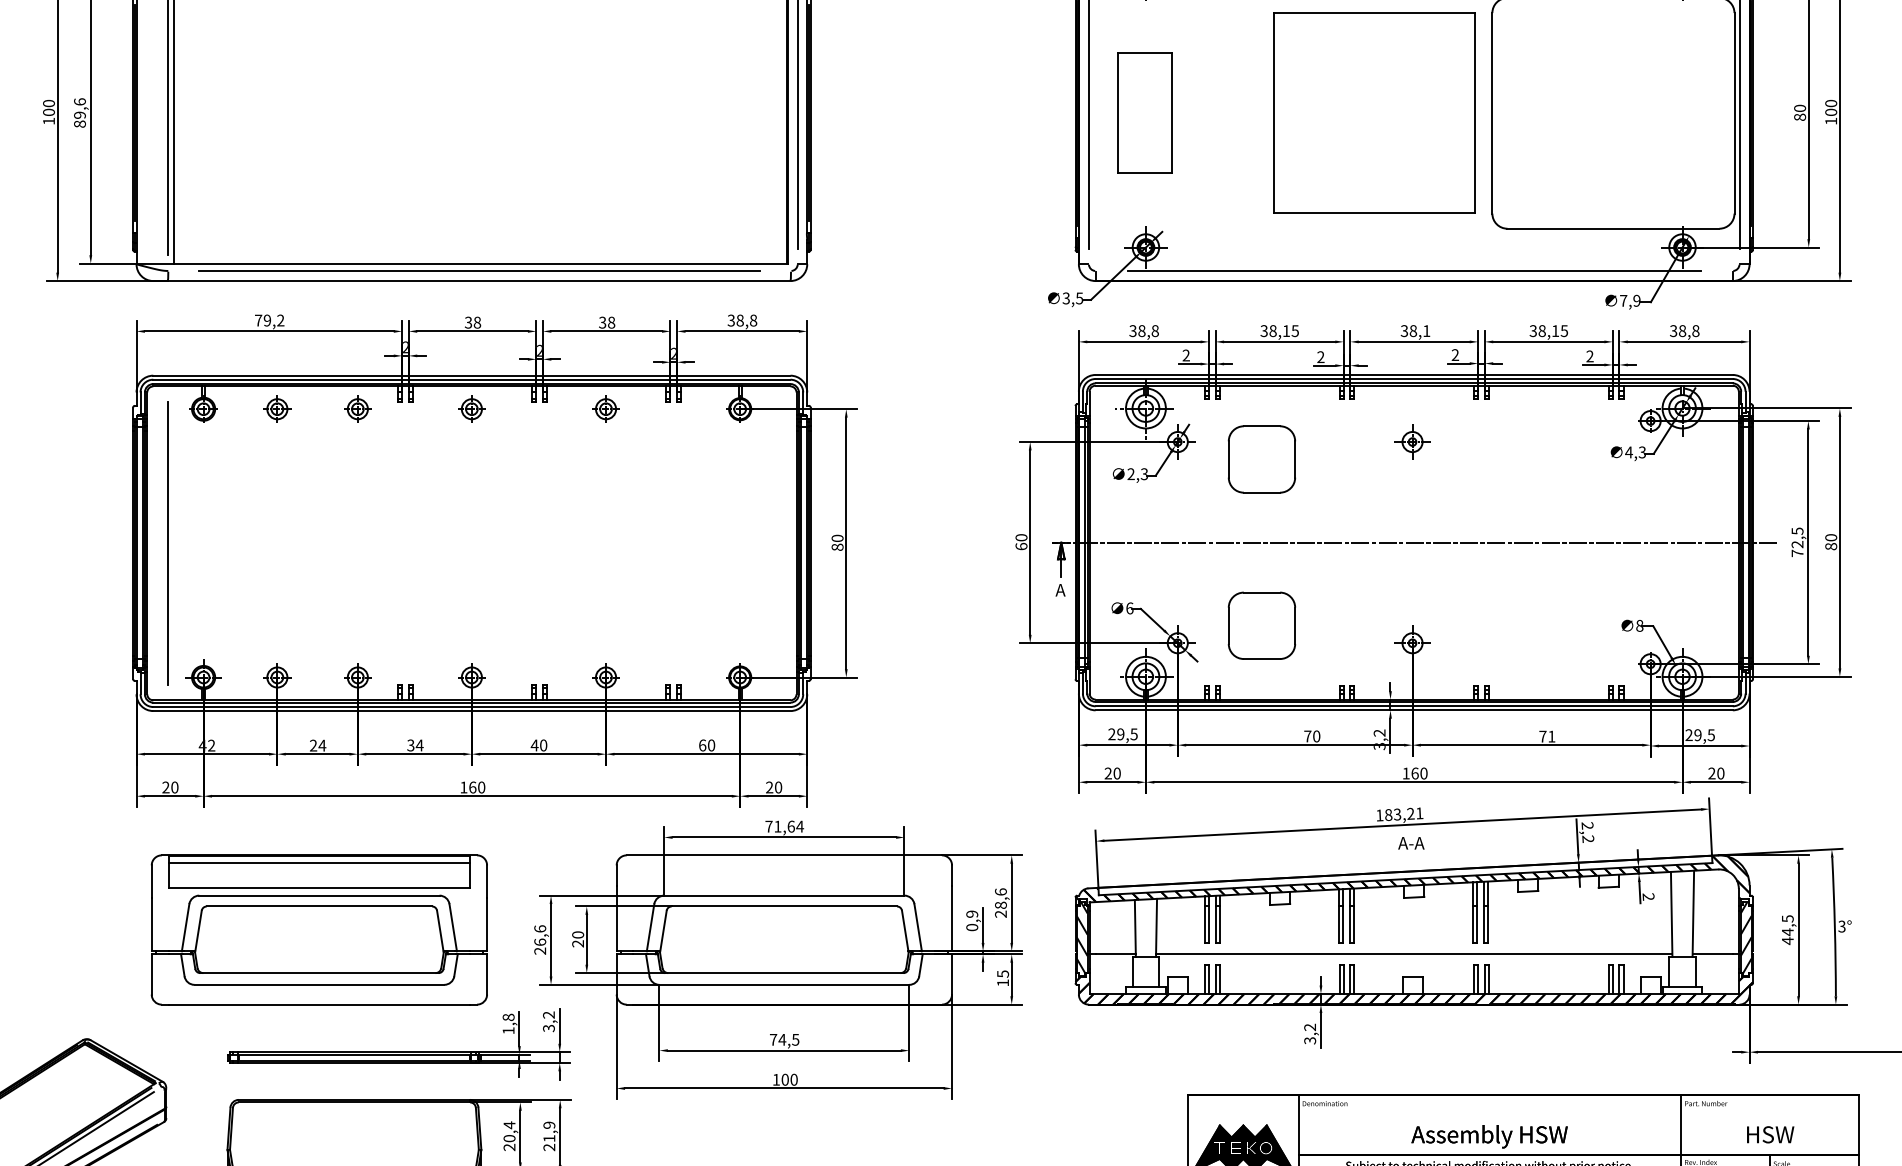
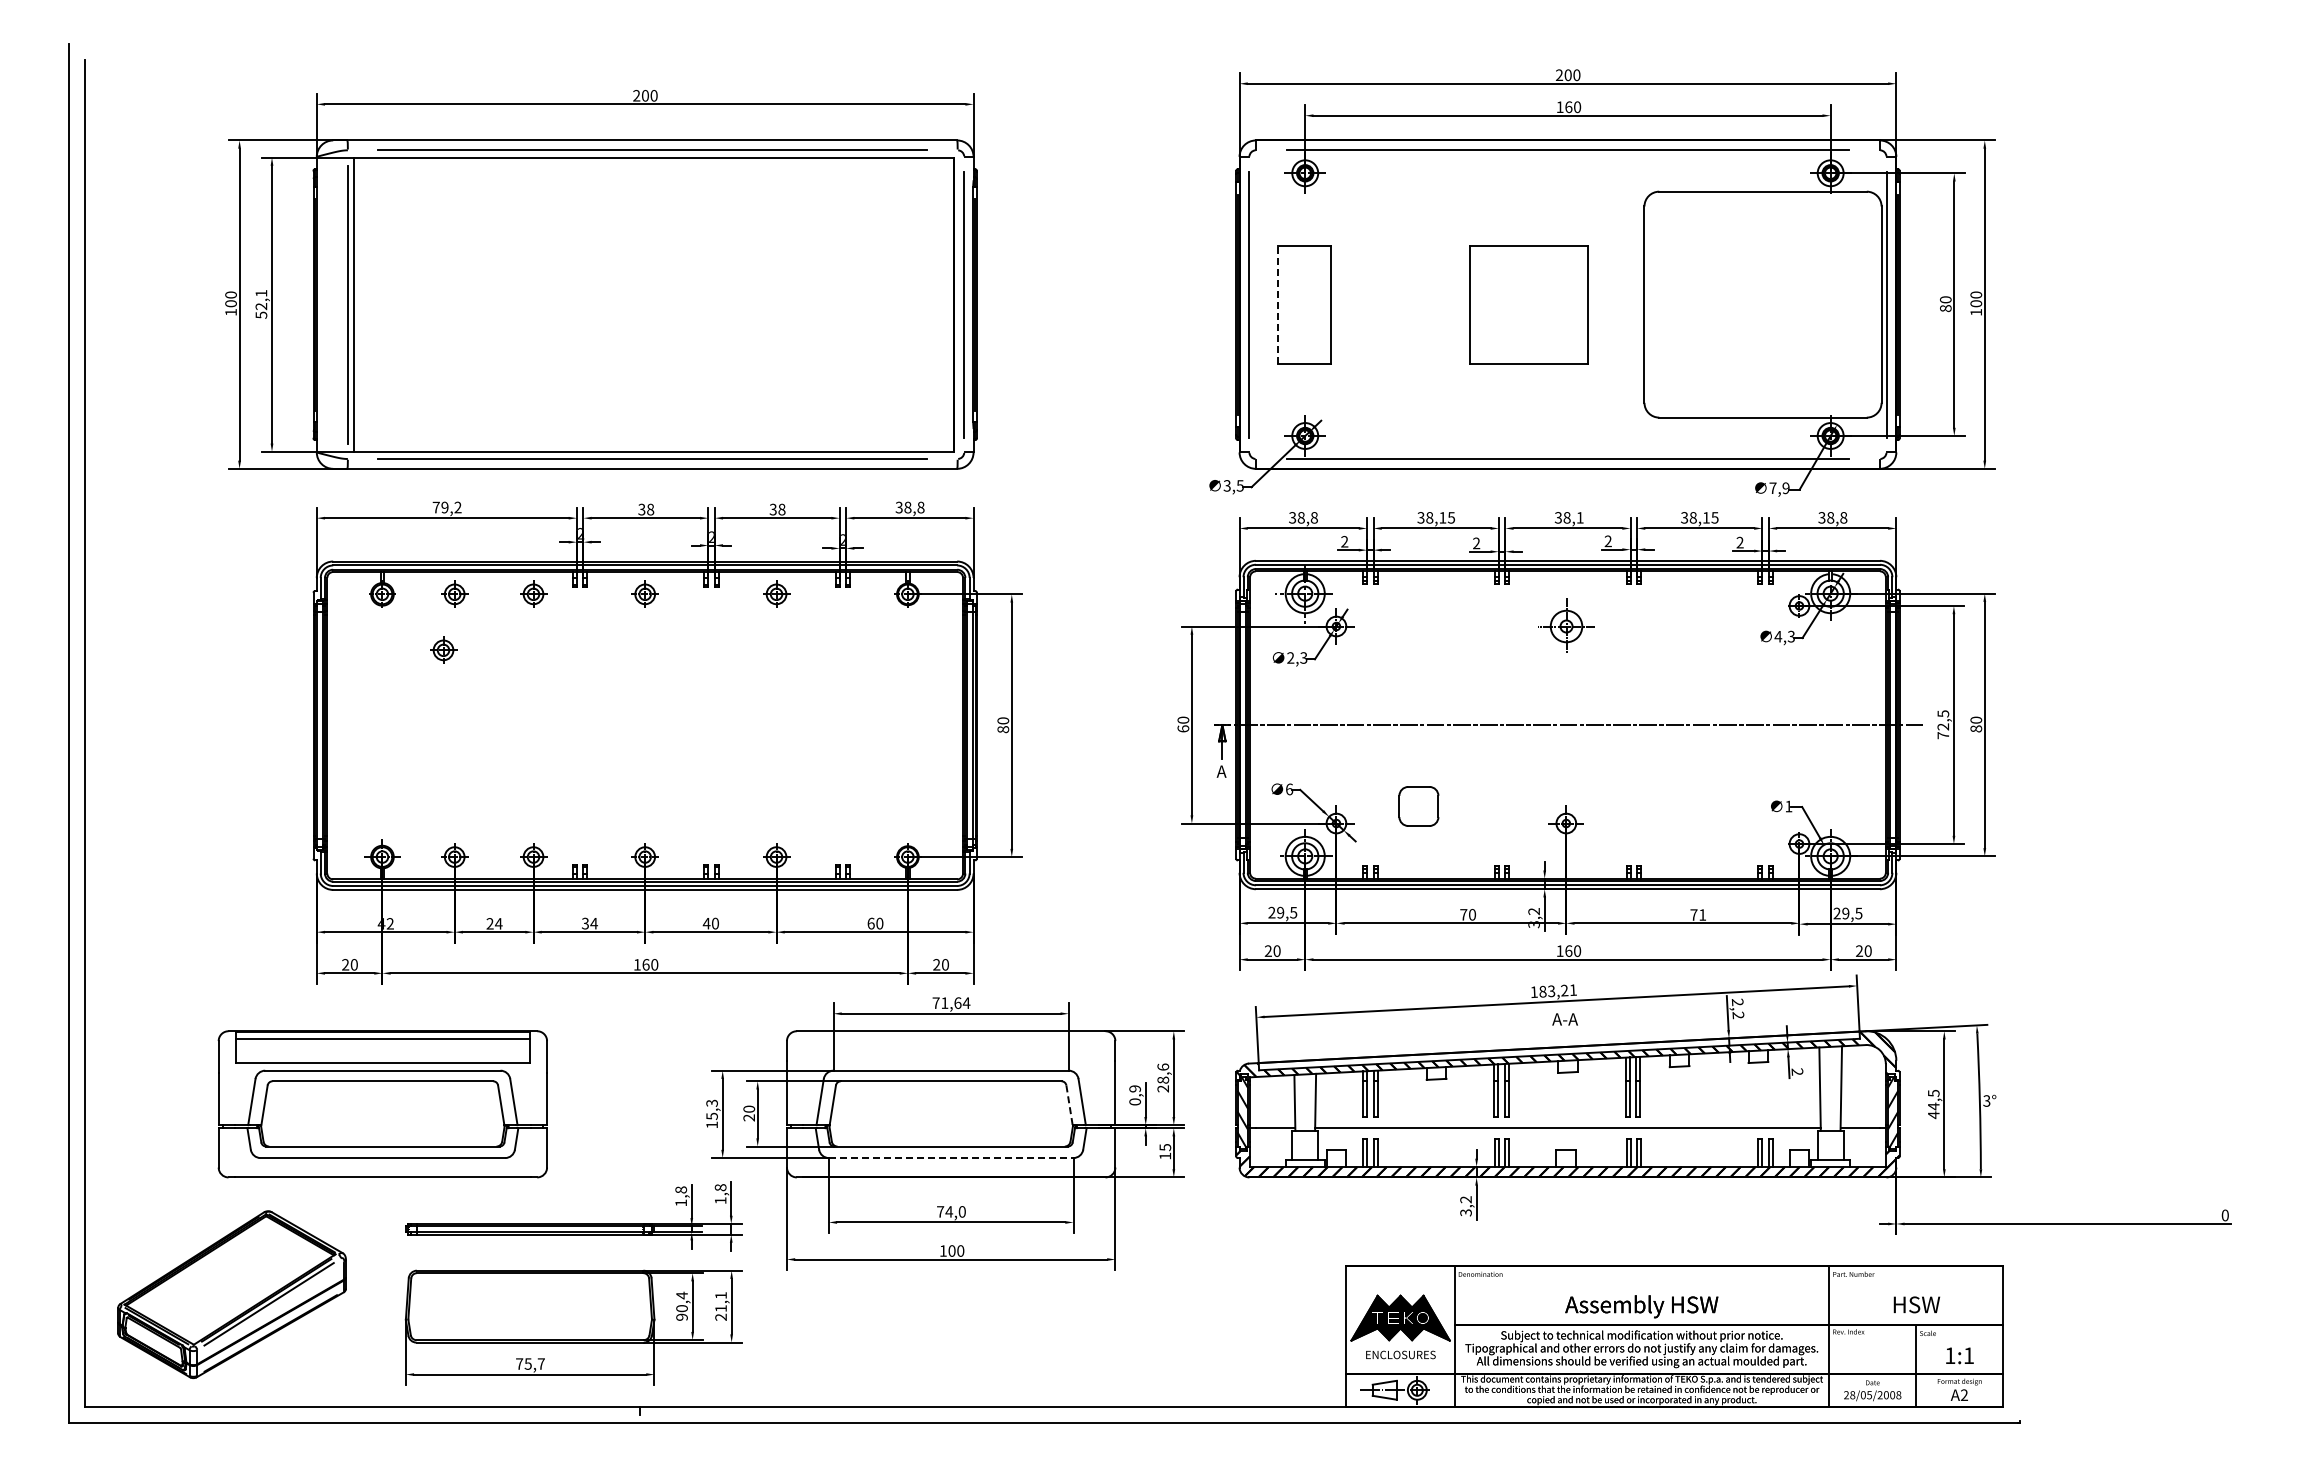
text: (80, 112) -> (261, 303), 89,6 -> 52,1
line: (1117, 113) -> (1277, 304), solid -> dashed
part: (1373, 113) -> (1528, 304), size x0.6
part: (1411, 442) -> (1565, 626), size x1.6
part: (1261, 459) -> (1418, 643), removed
part: (265, 465) -> (443, 649), added
line: (166, 543) -> (346, 725), removed
part: (1261, 625) -> (1418, 806), size x0.6
text: (1639, 625) -> (1788, 806), 8 -> 1
part: (319, 930) -> (382, 1104), moved
line: (905, 931) -> (1069, 1105), solid -> dashed
text: (539, 939) -> (711, 1113), 26,6 -> 15,3
line: (784, 985) -> (951, 1158), solid -> dashed
text: (548, 1022) -> (720, 1194), 3,2 -> 1,8
text: (794, 1039) -> (961, 1211), 74,5 -> 74,0
text: (548, 1125) -> (720, 1295), 21,9 -> 21,1
text: (508, 1146) -> (681, 1316), 20,4 -> 90,4

